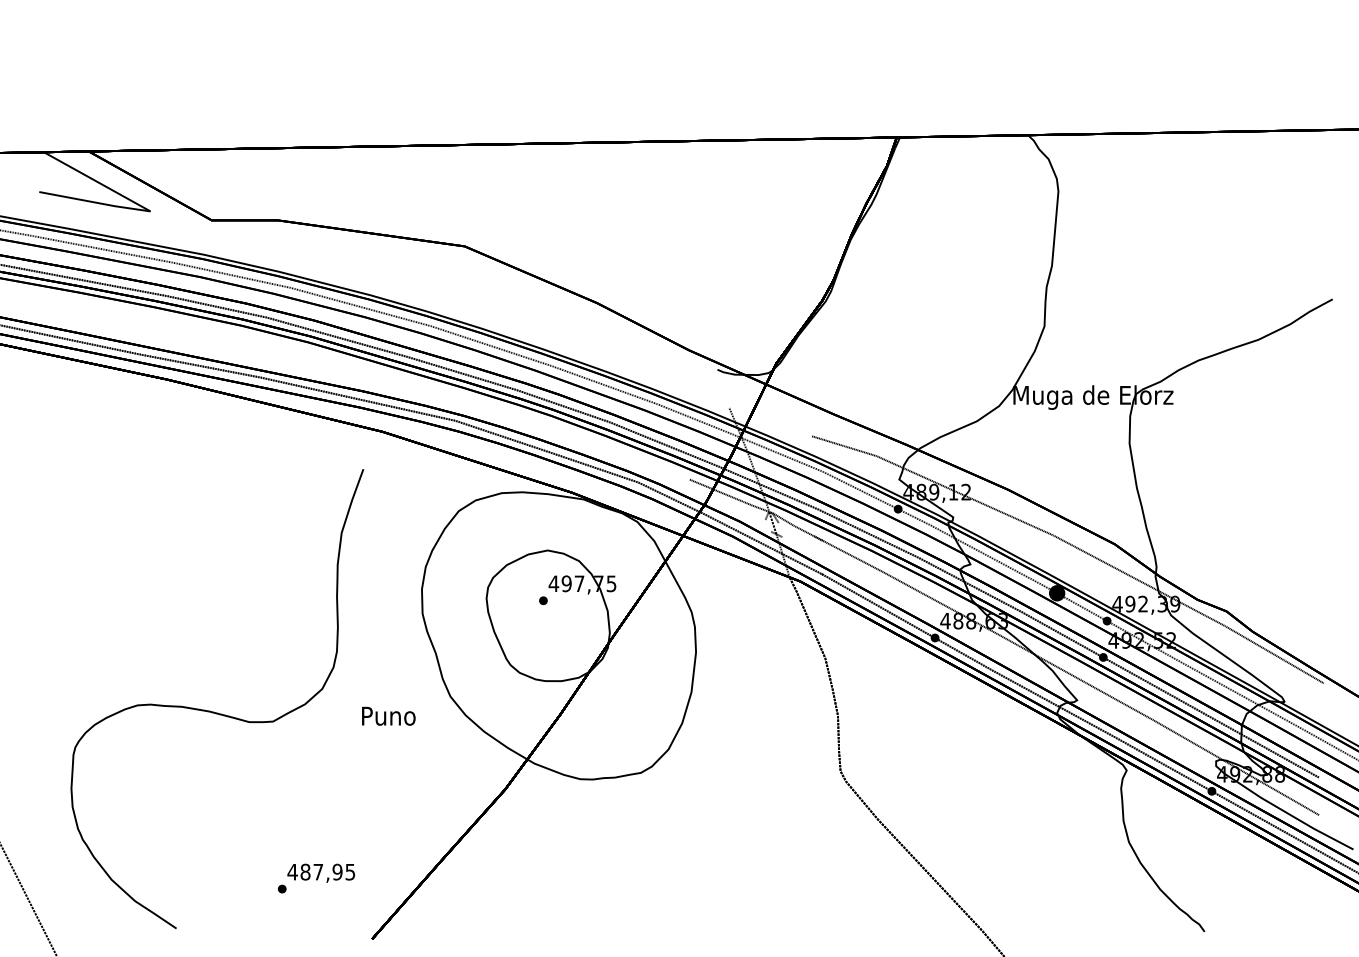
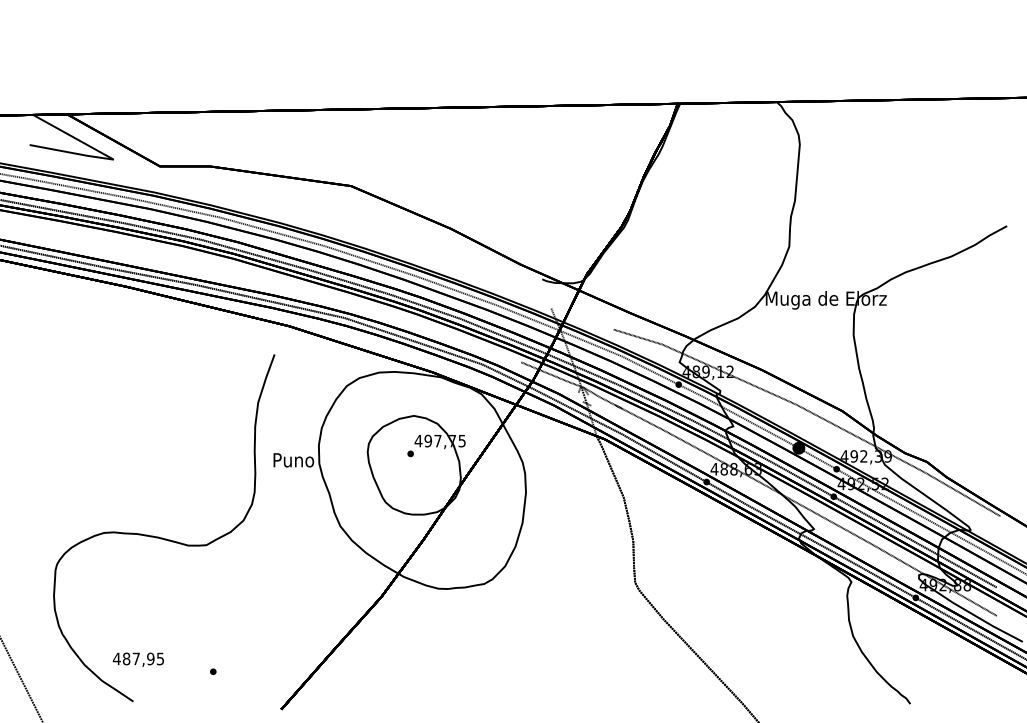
text: (388, 715) -> (293, 459), moved
text: (320, 872) -> (137, 659), moved

